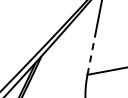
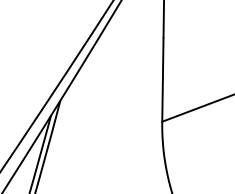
line: (91, 55) -> (163, 80), dashed -> solid

